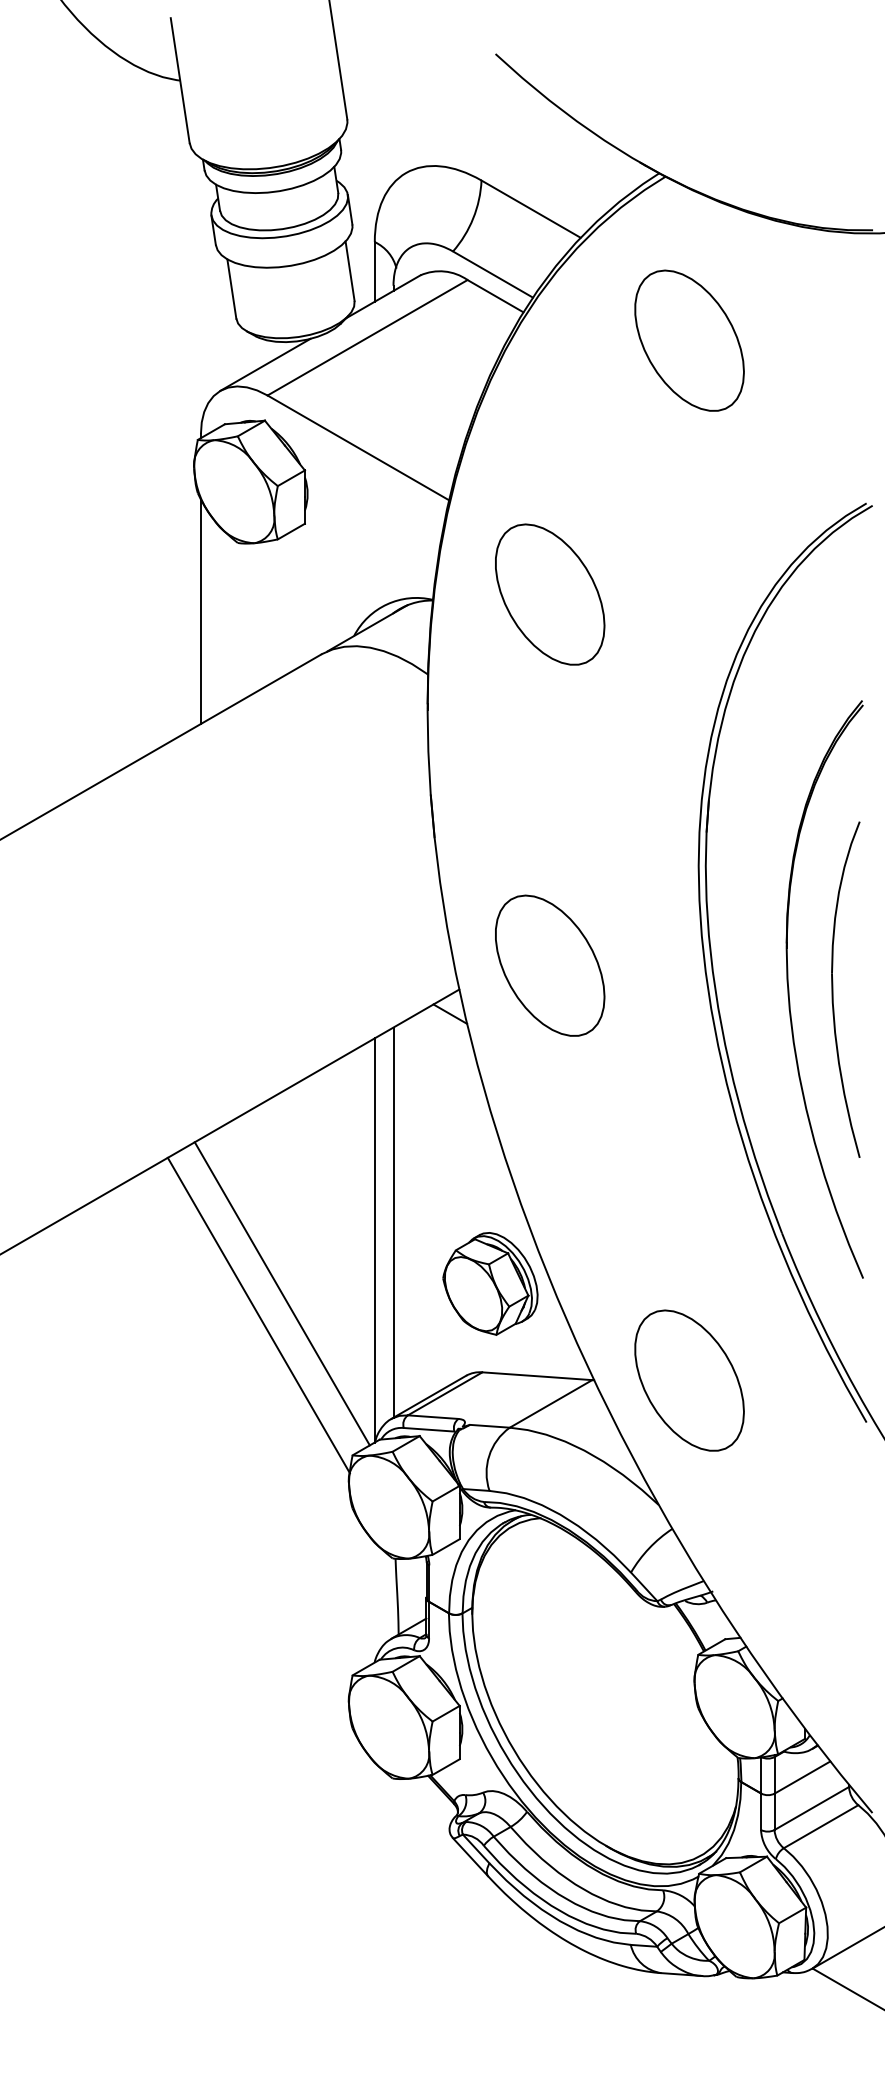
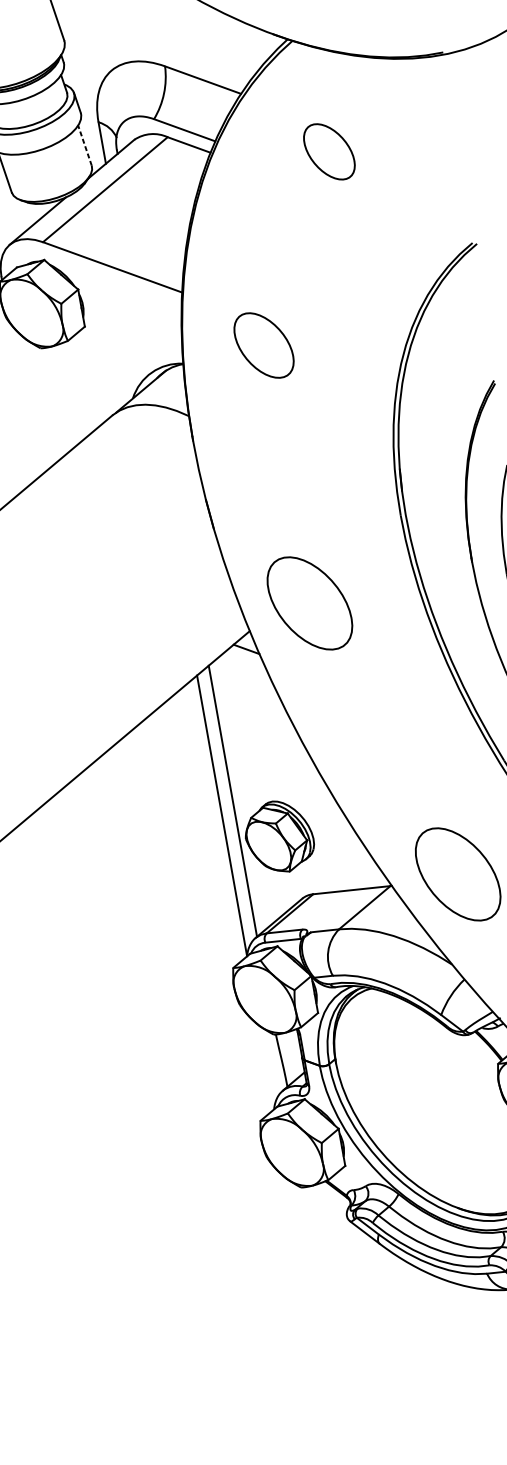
line: (350, 271) -> (85, 145), solid -> dashed
part: (689, 340) -> (329, 151), size x0.6
part: (550, 594) -> (264, 345), size x0.7
line: (200, 611) -> (23, 400), removed
part: (490, 1283) -> (279, 836), moved
line: (281, 1293) -> (163, 864), removed
line: (258, 1315) -> (150, 882), removed

